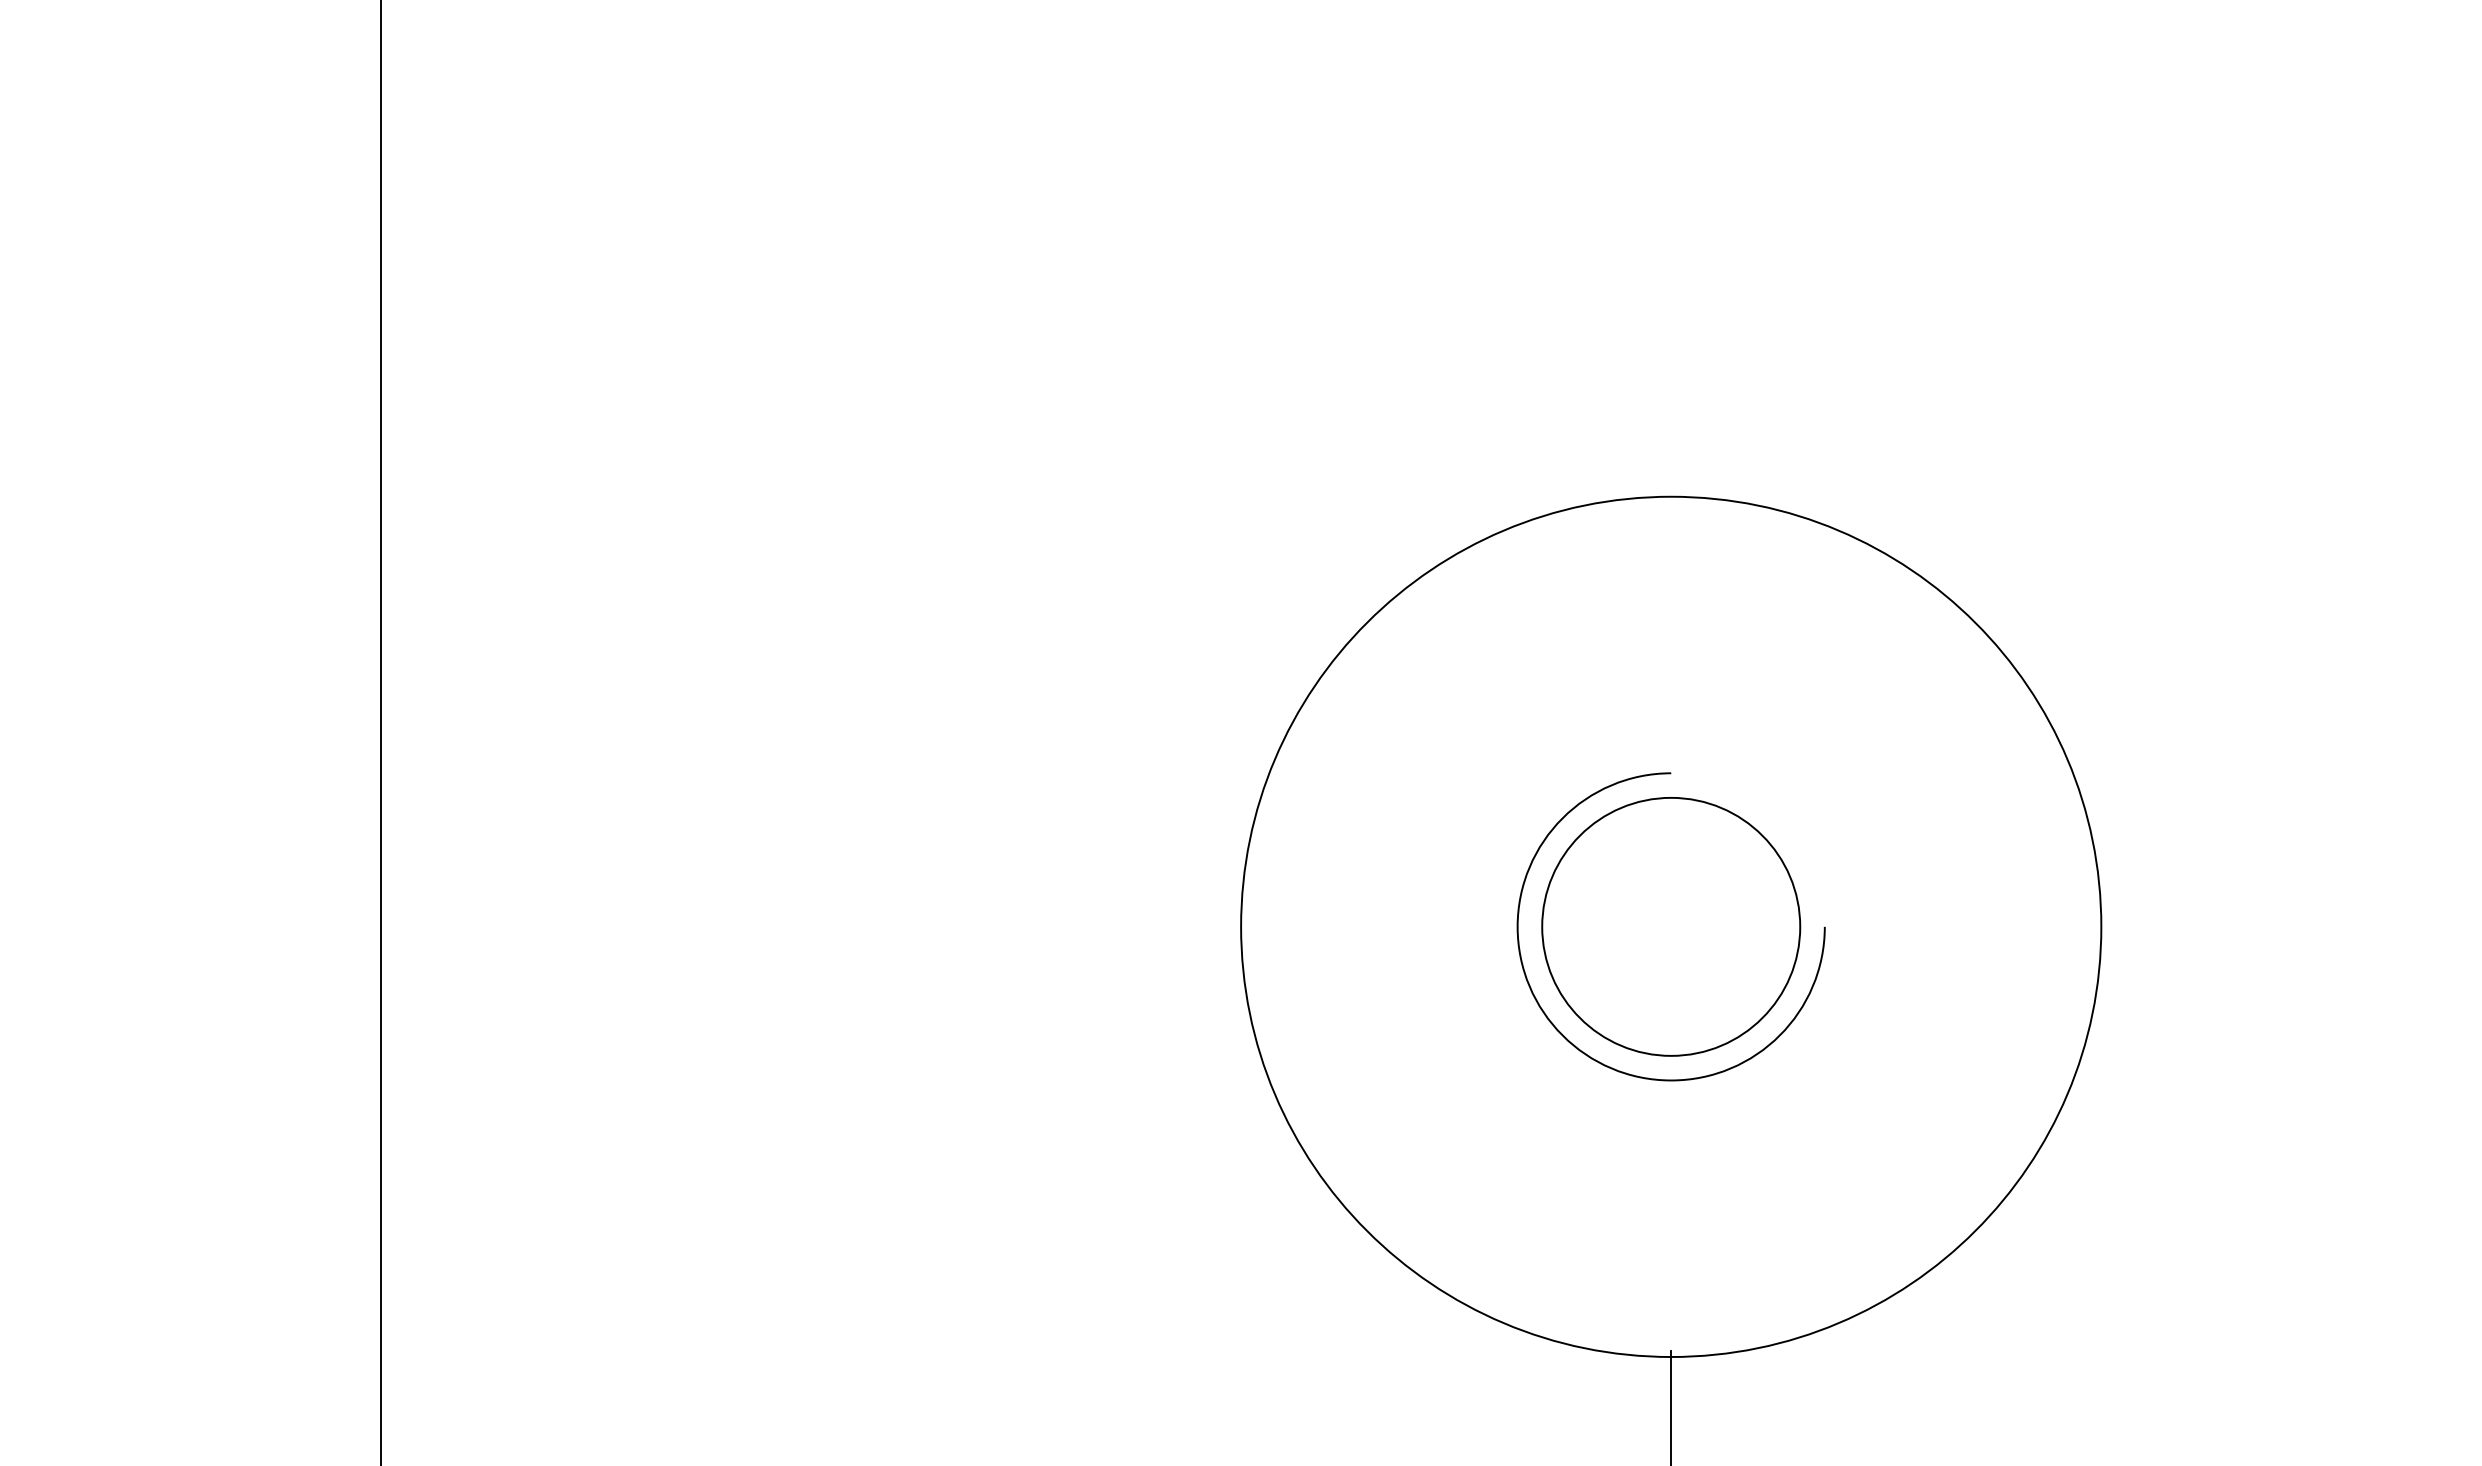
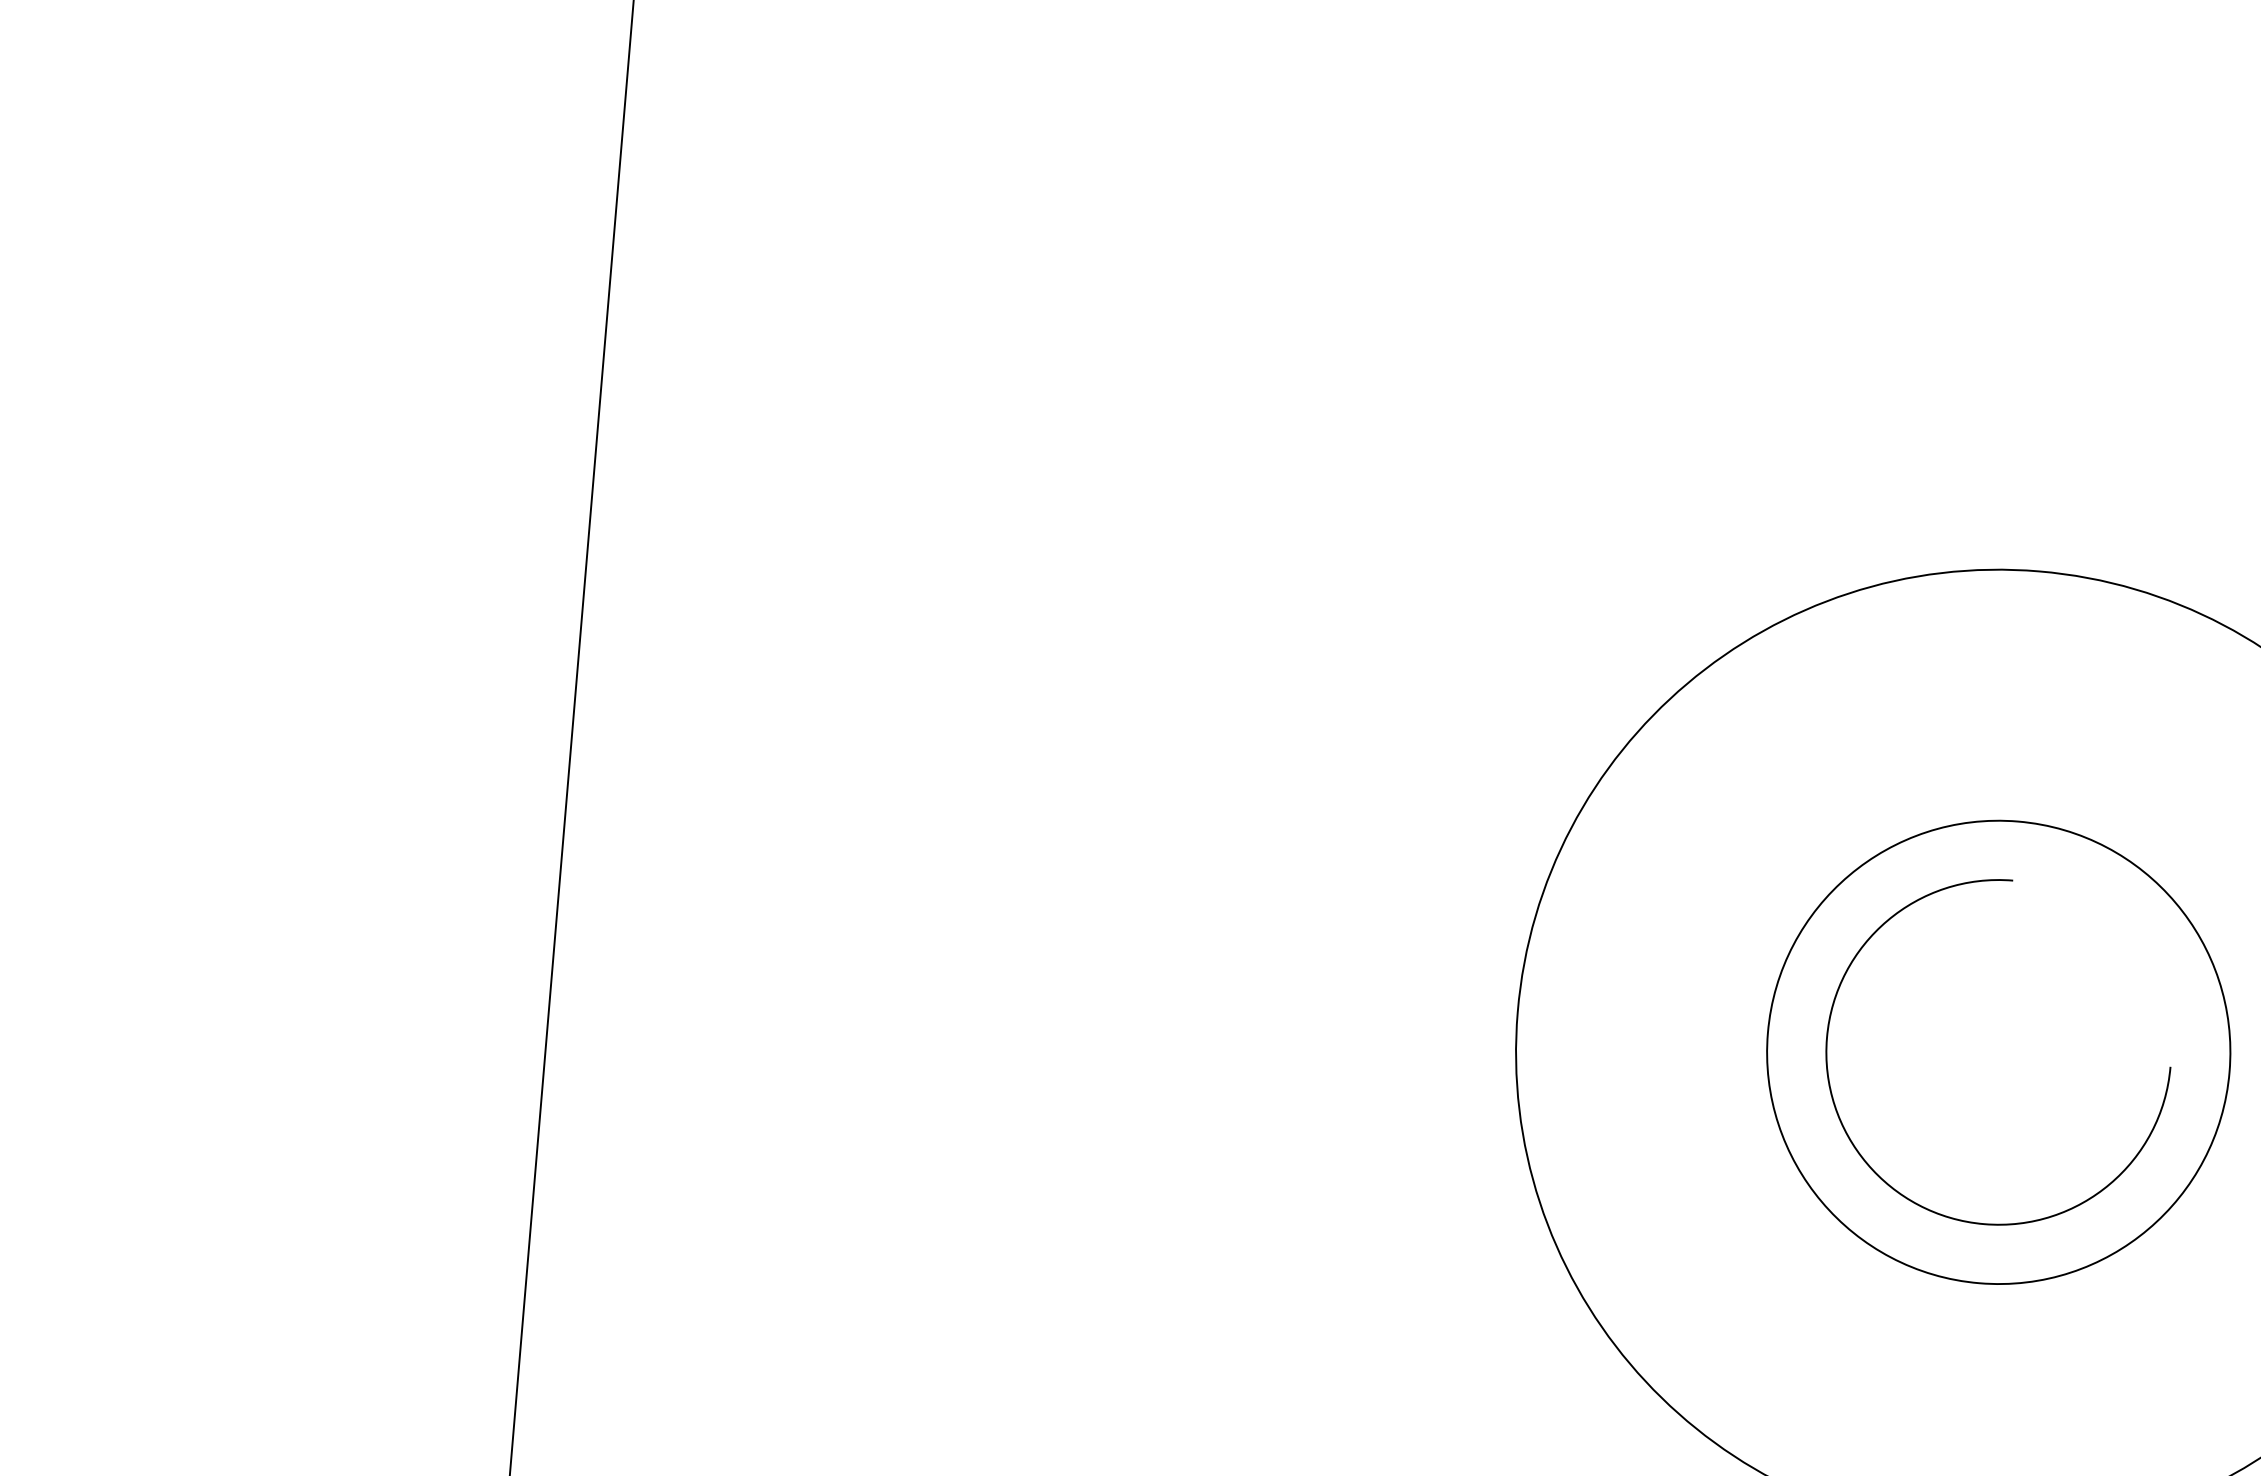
circle: (1671, 926) -> (1999, 1052), size x1.6

